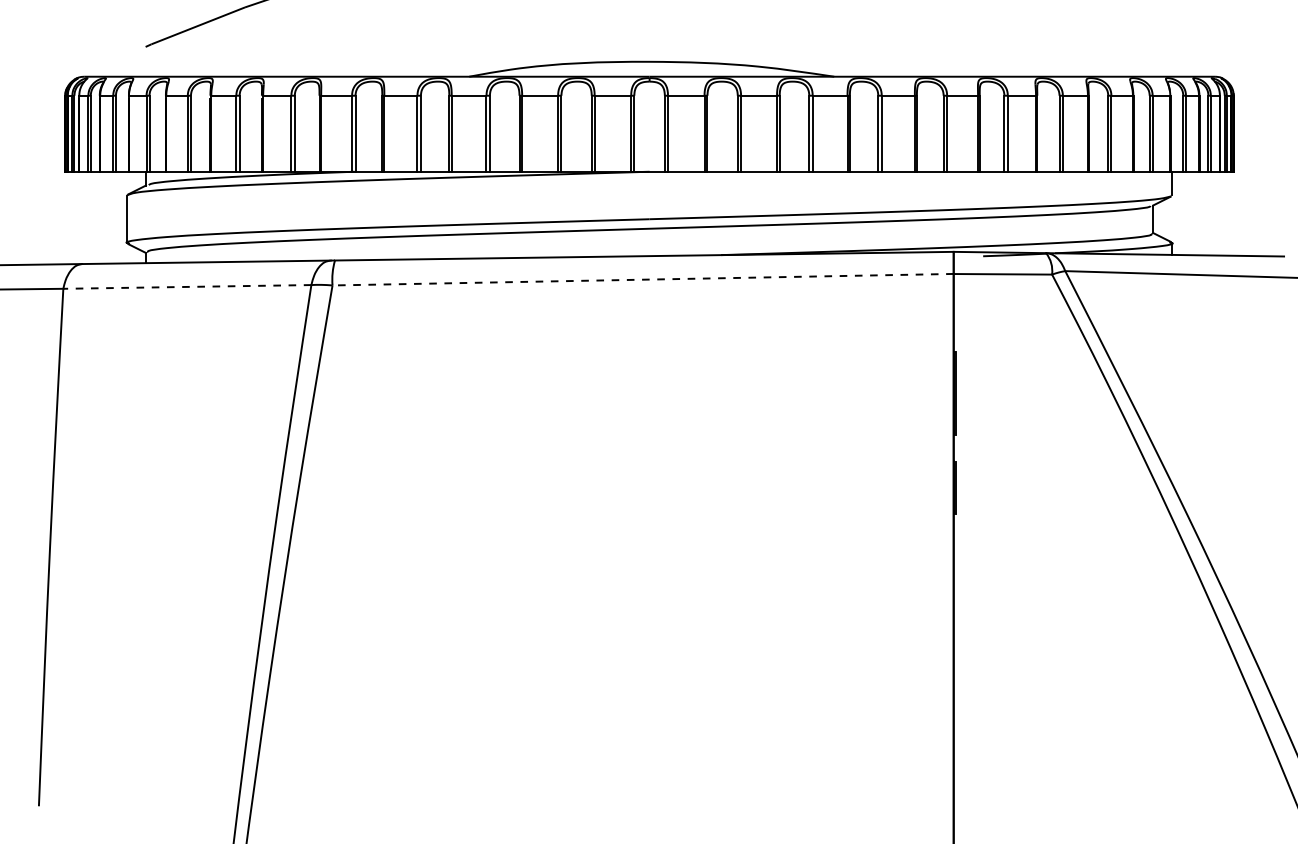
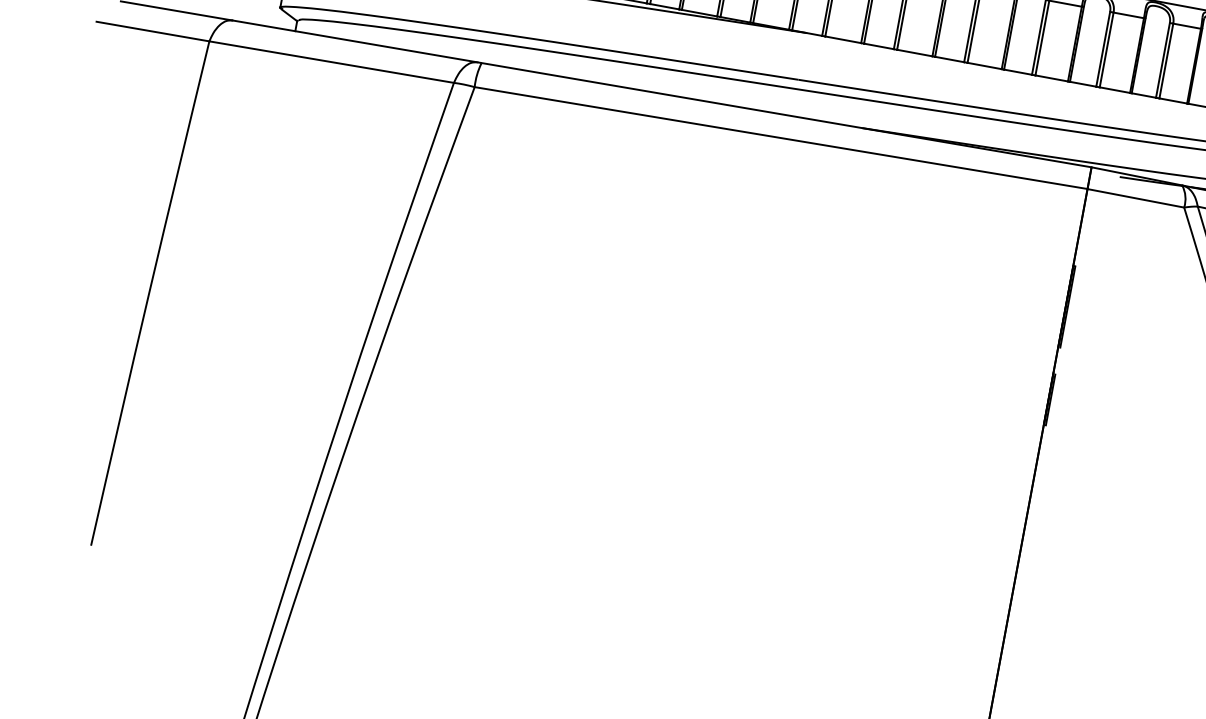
line: (643, 279) -> (781, 137), dashed -> solid
line: (186, 286) -> (330, 61), dashed -> solid

